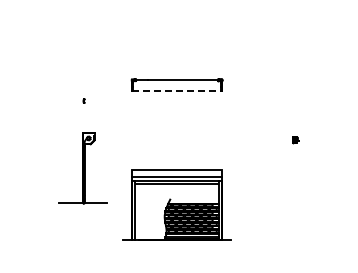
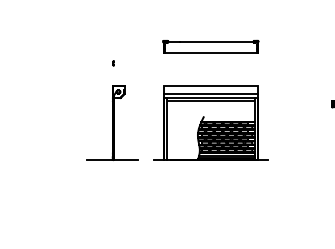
line: (177, 91) -> (211, 53), dashed -> solid
part: (82, 168) -> (111, 123), moved
part: (176, 204) -> (210, 122), moved

